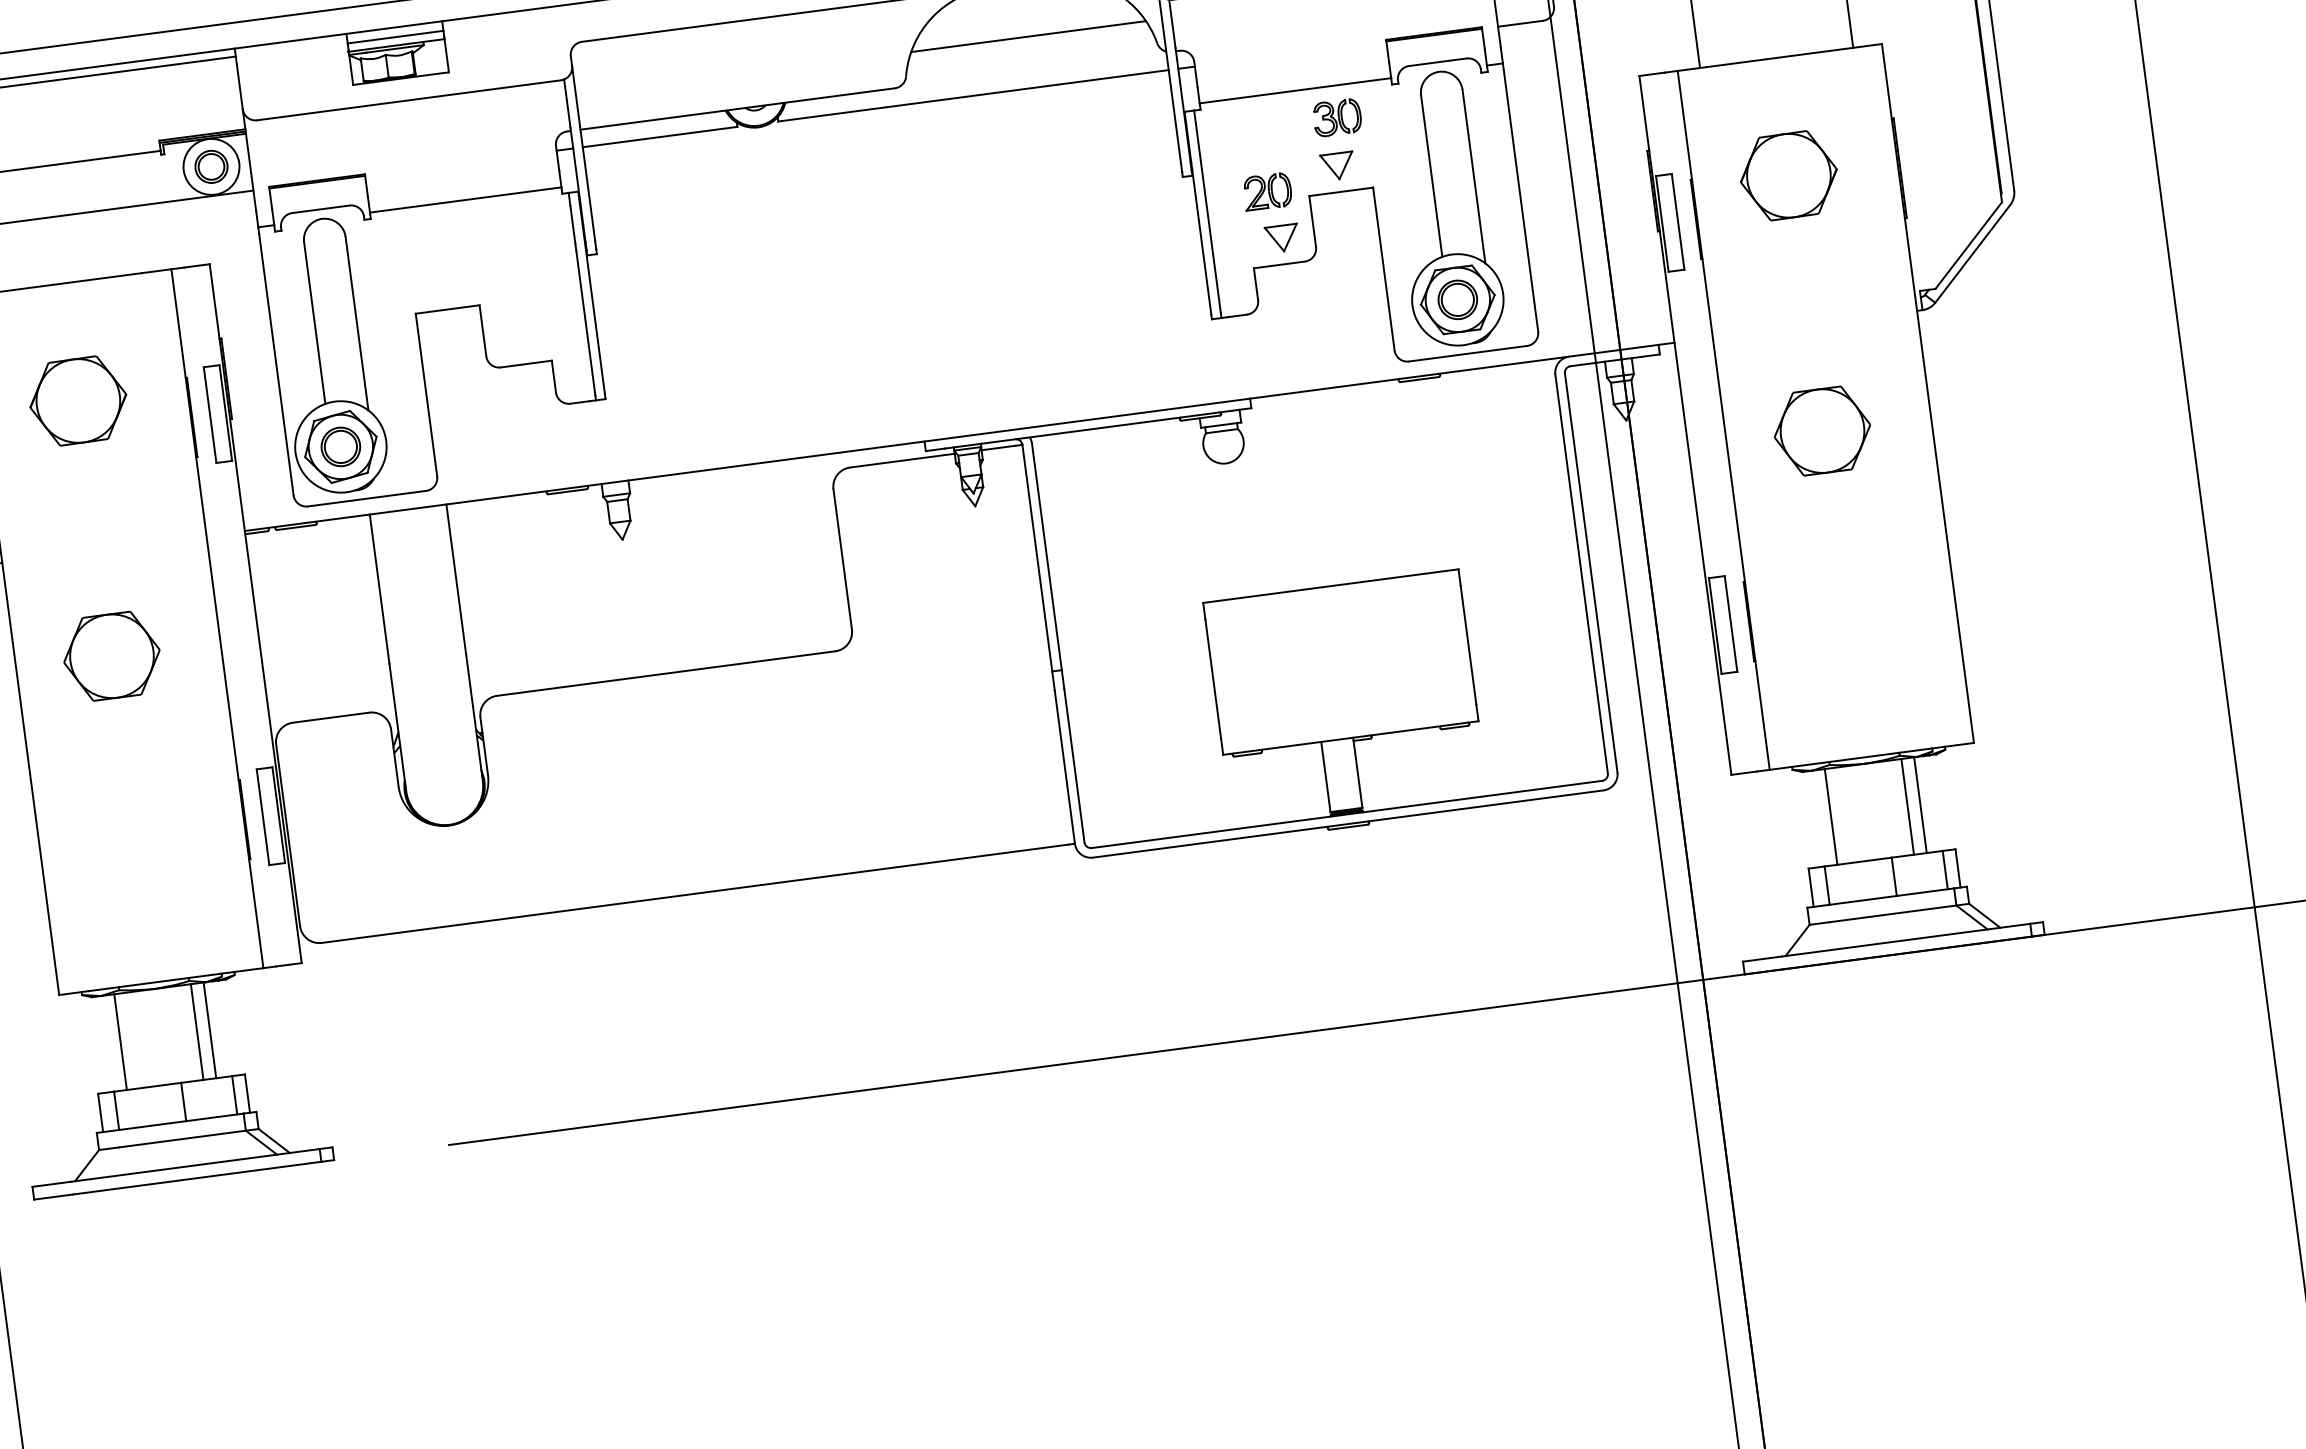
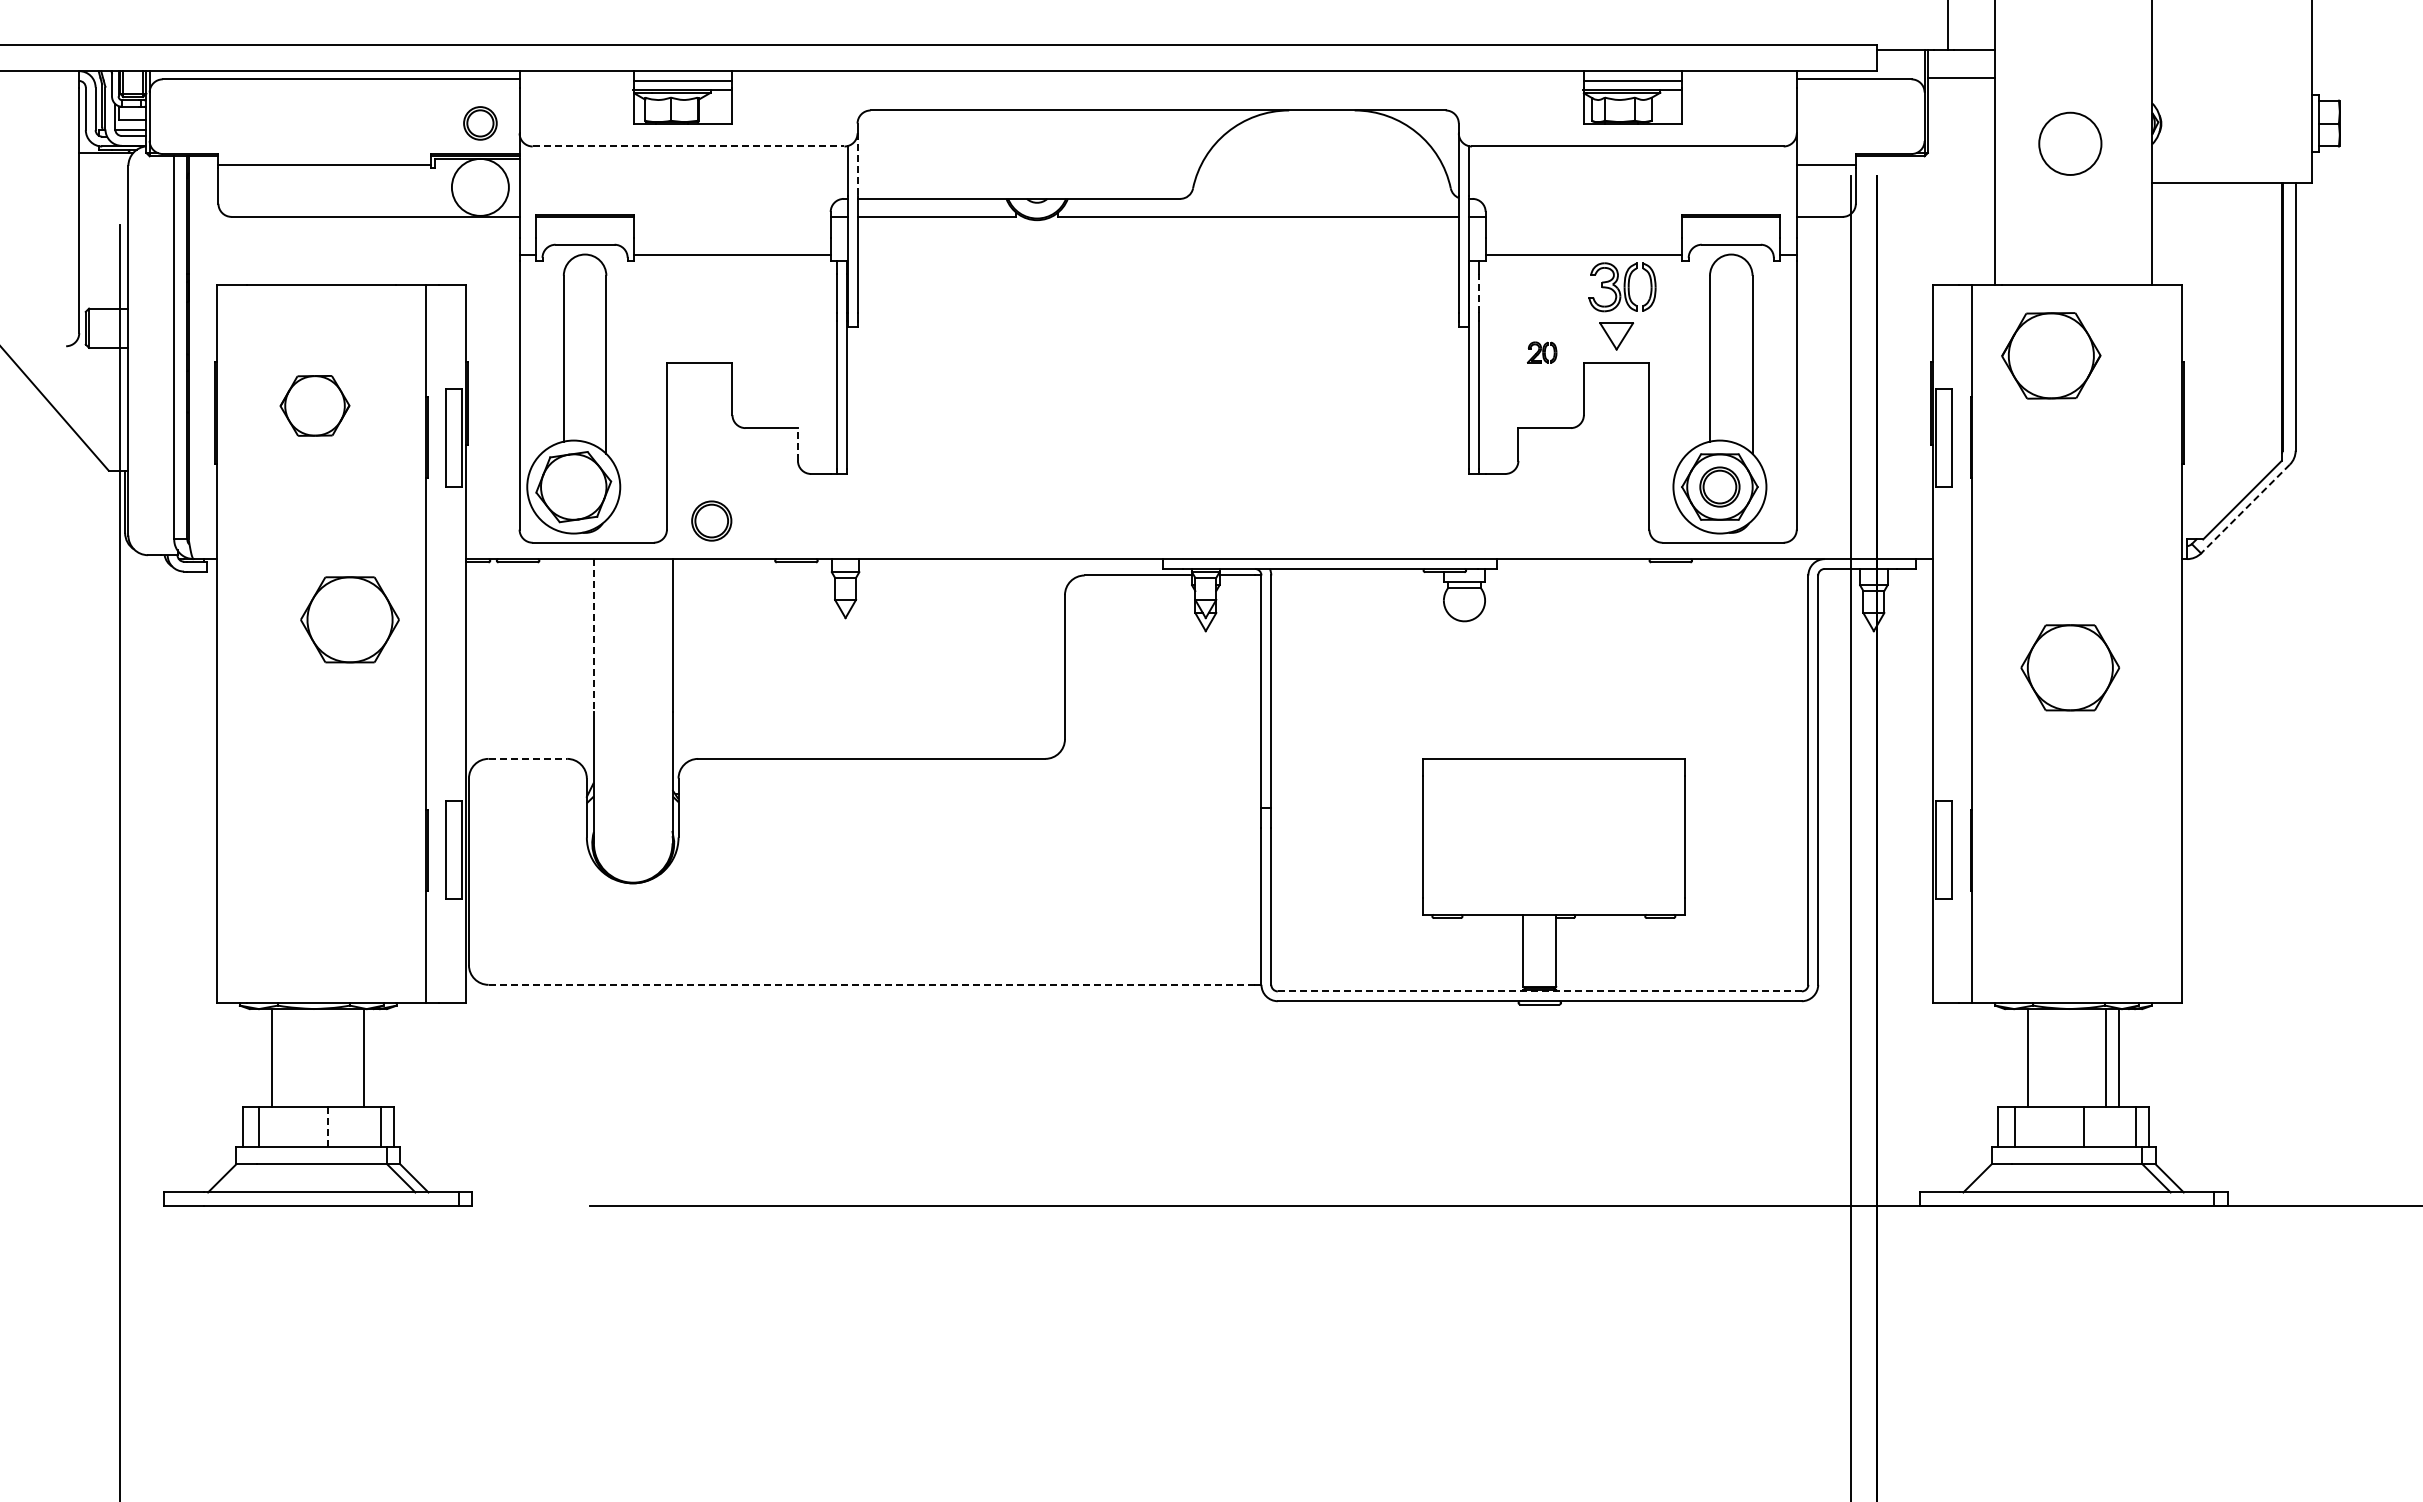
line: (1028, 36) -> (1321, 164), removed
line: (576, 97) -> (857, 165), solid -> dashed
line: (409, 100) -> (688, 146), solid -> dashed
part: (1337, 117) -> (1622, 287), size x1.4
line: (1198, 142) -> (1479, 293), solid -> dashed
part: (211, 166) -> (480, 123), moved
part: (1789, 175) -> (2051, 355), moved
part: (1266, 191) -> (1541, 352), size x0.6
part: (1281, 238) -> (1550, 401), removed
line: (1972, 254) -> (2245, 509), solid -> dashed
line: (553, 376) -> (797, 444), solid -> dashed
part: (77, 400) -> (314, 405), size x0.7
part: (340, 446) -> (711, 520), moved
line: (379, 589) -> (593, 635), solid -> dashed
part: (111, 656) -> (349, 619), moved
line: (331, 717) -> (528, 758), solid -> dashed
line: (1346, 814) -> (1539, 991), solid -> dashed
line: (694, 893) -> (871, 984), solid -> dashed
line: (197, 1032) -> (351, 1058), removed
line: (183, 1101) -> (328, 1126), solid -> dashed

